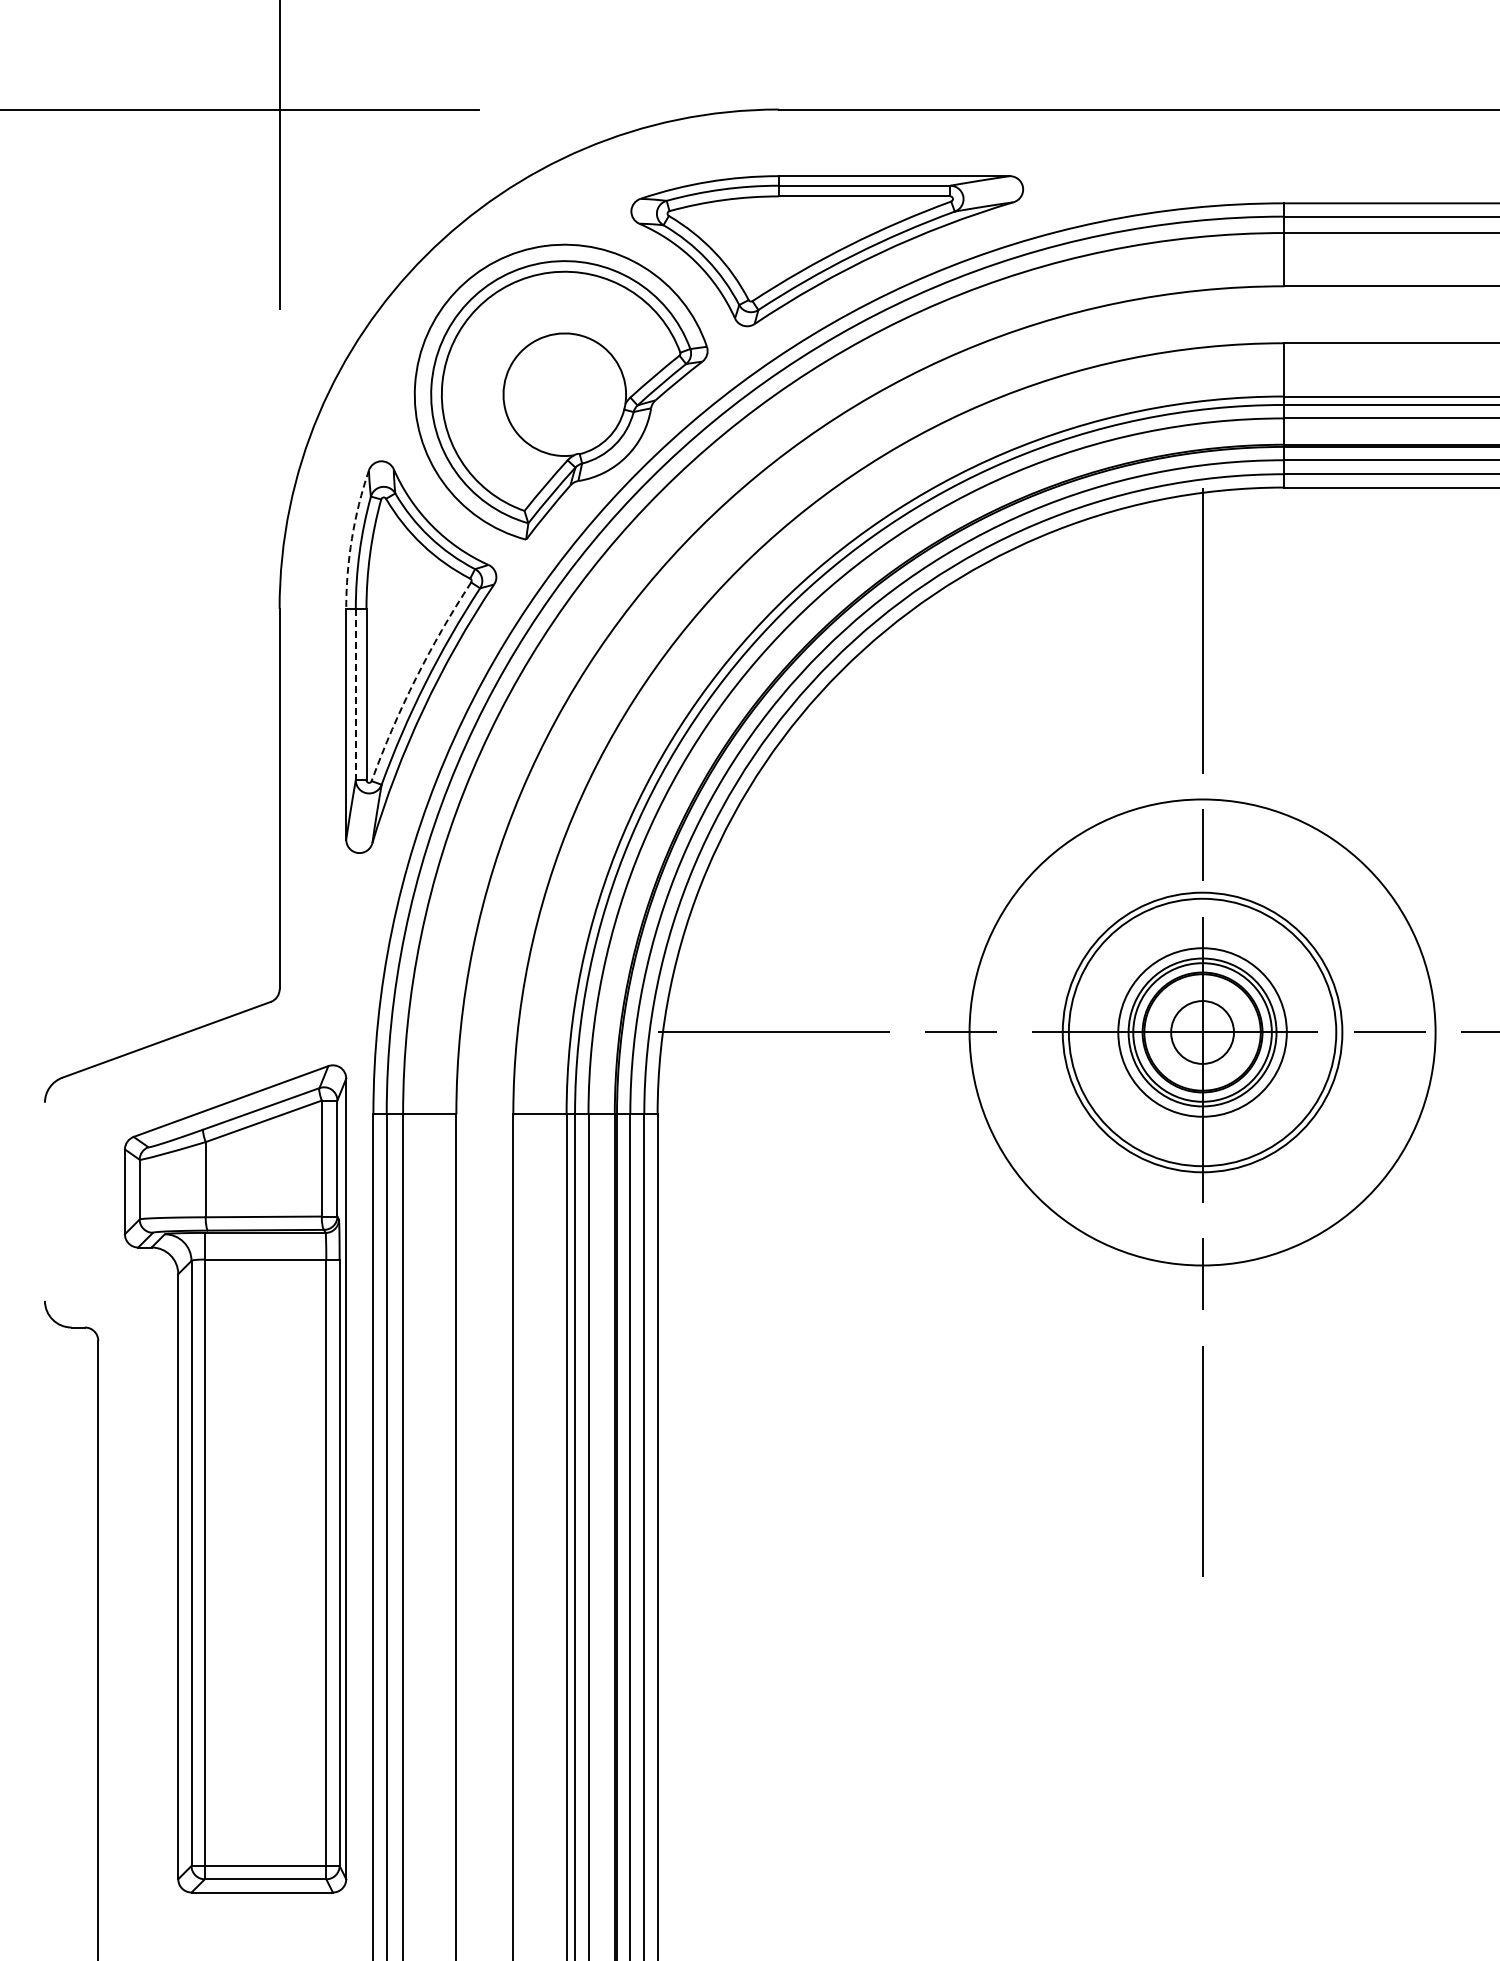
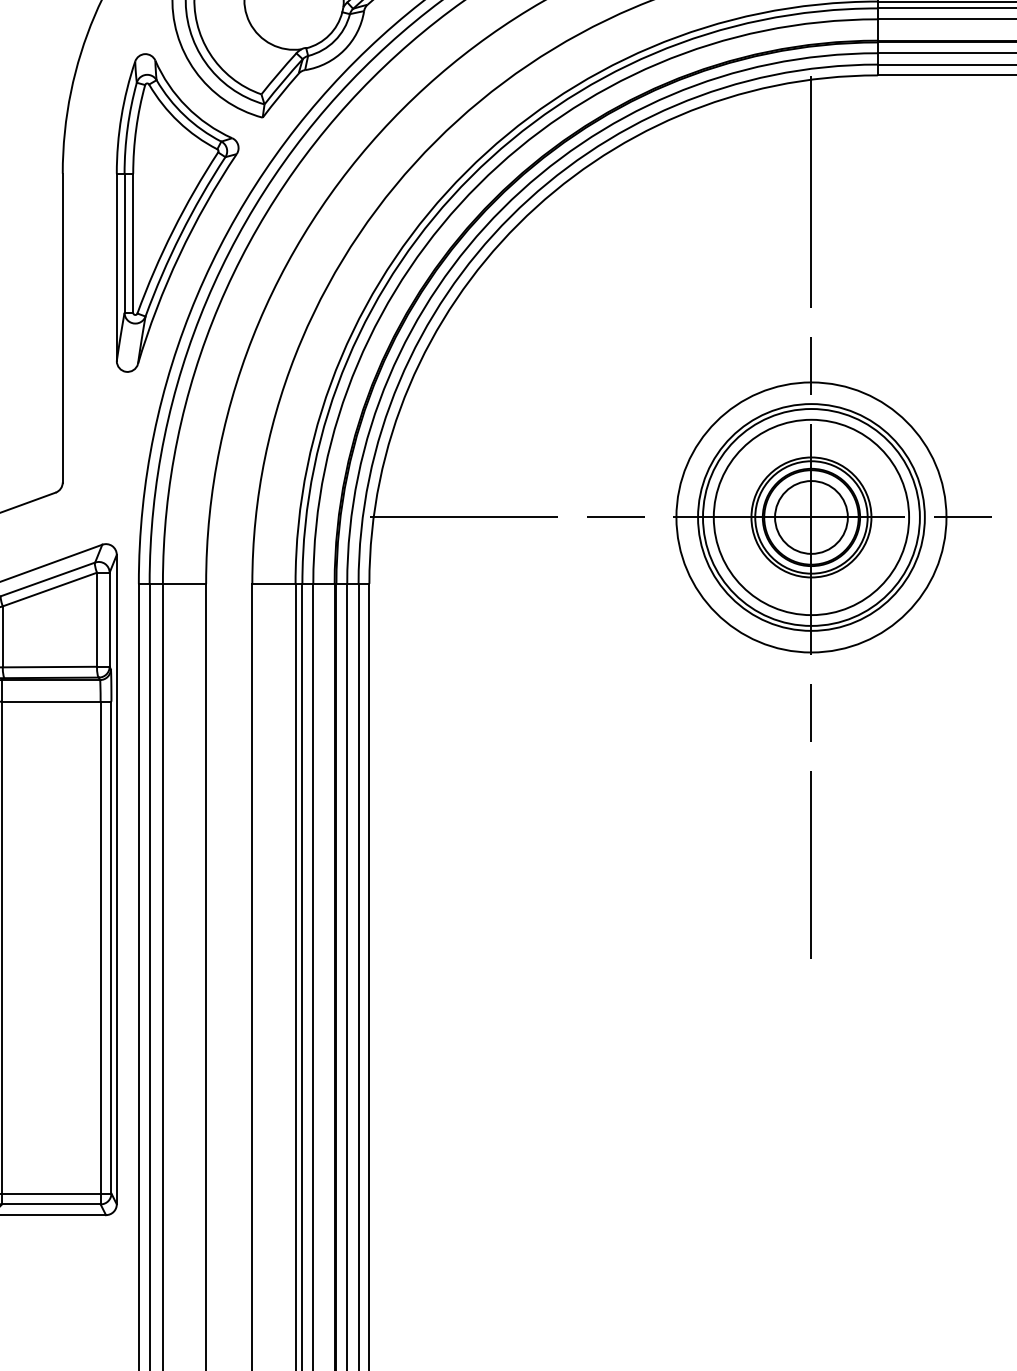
arc: (351, 538) -> (121, 116), dashed -> solid
arc: (415, 678) -> (172, 230), dashed -> solid
line: (355, 694) -> (124, 243), dashed -> solid
circle: (1202, 1032) -> (811, 517), size x0.71
circle: (1202, 1032) -> (811, 517), size x1.43
circle: (1202, 1032) -> (811, 517), size x1.43

